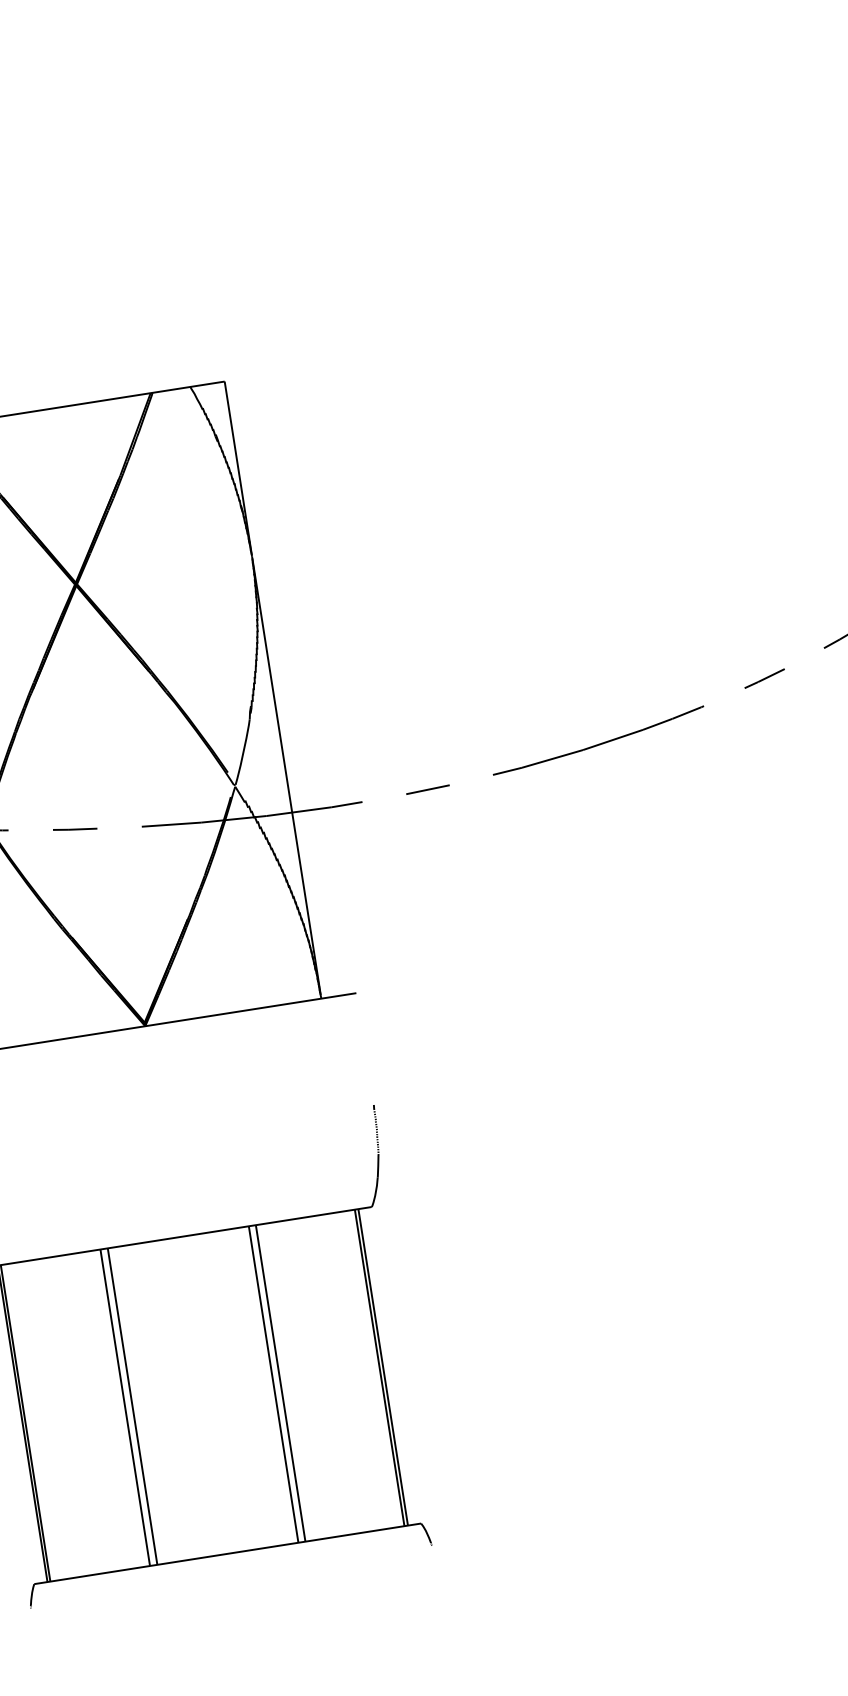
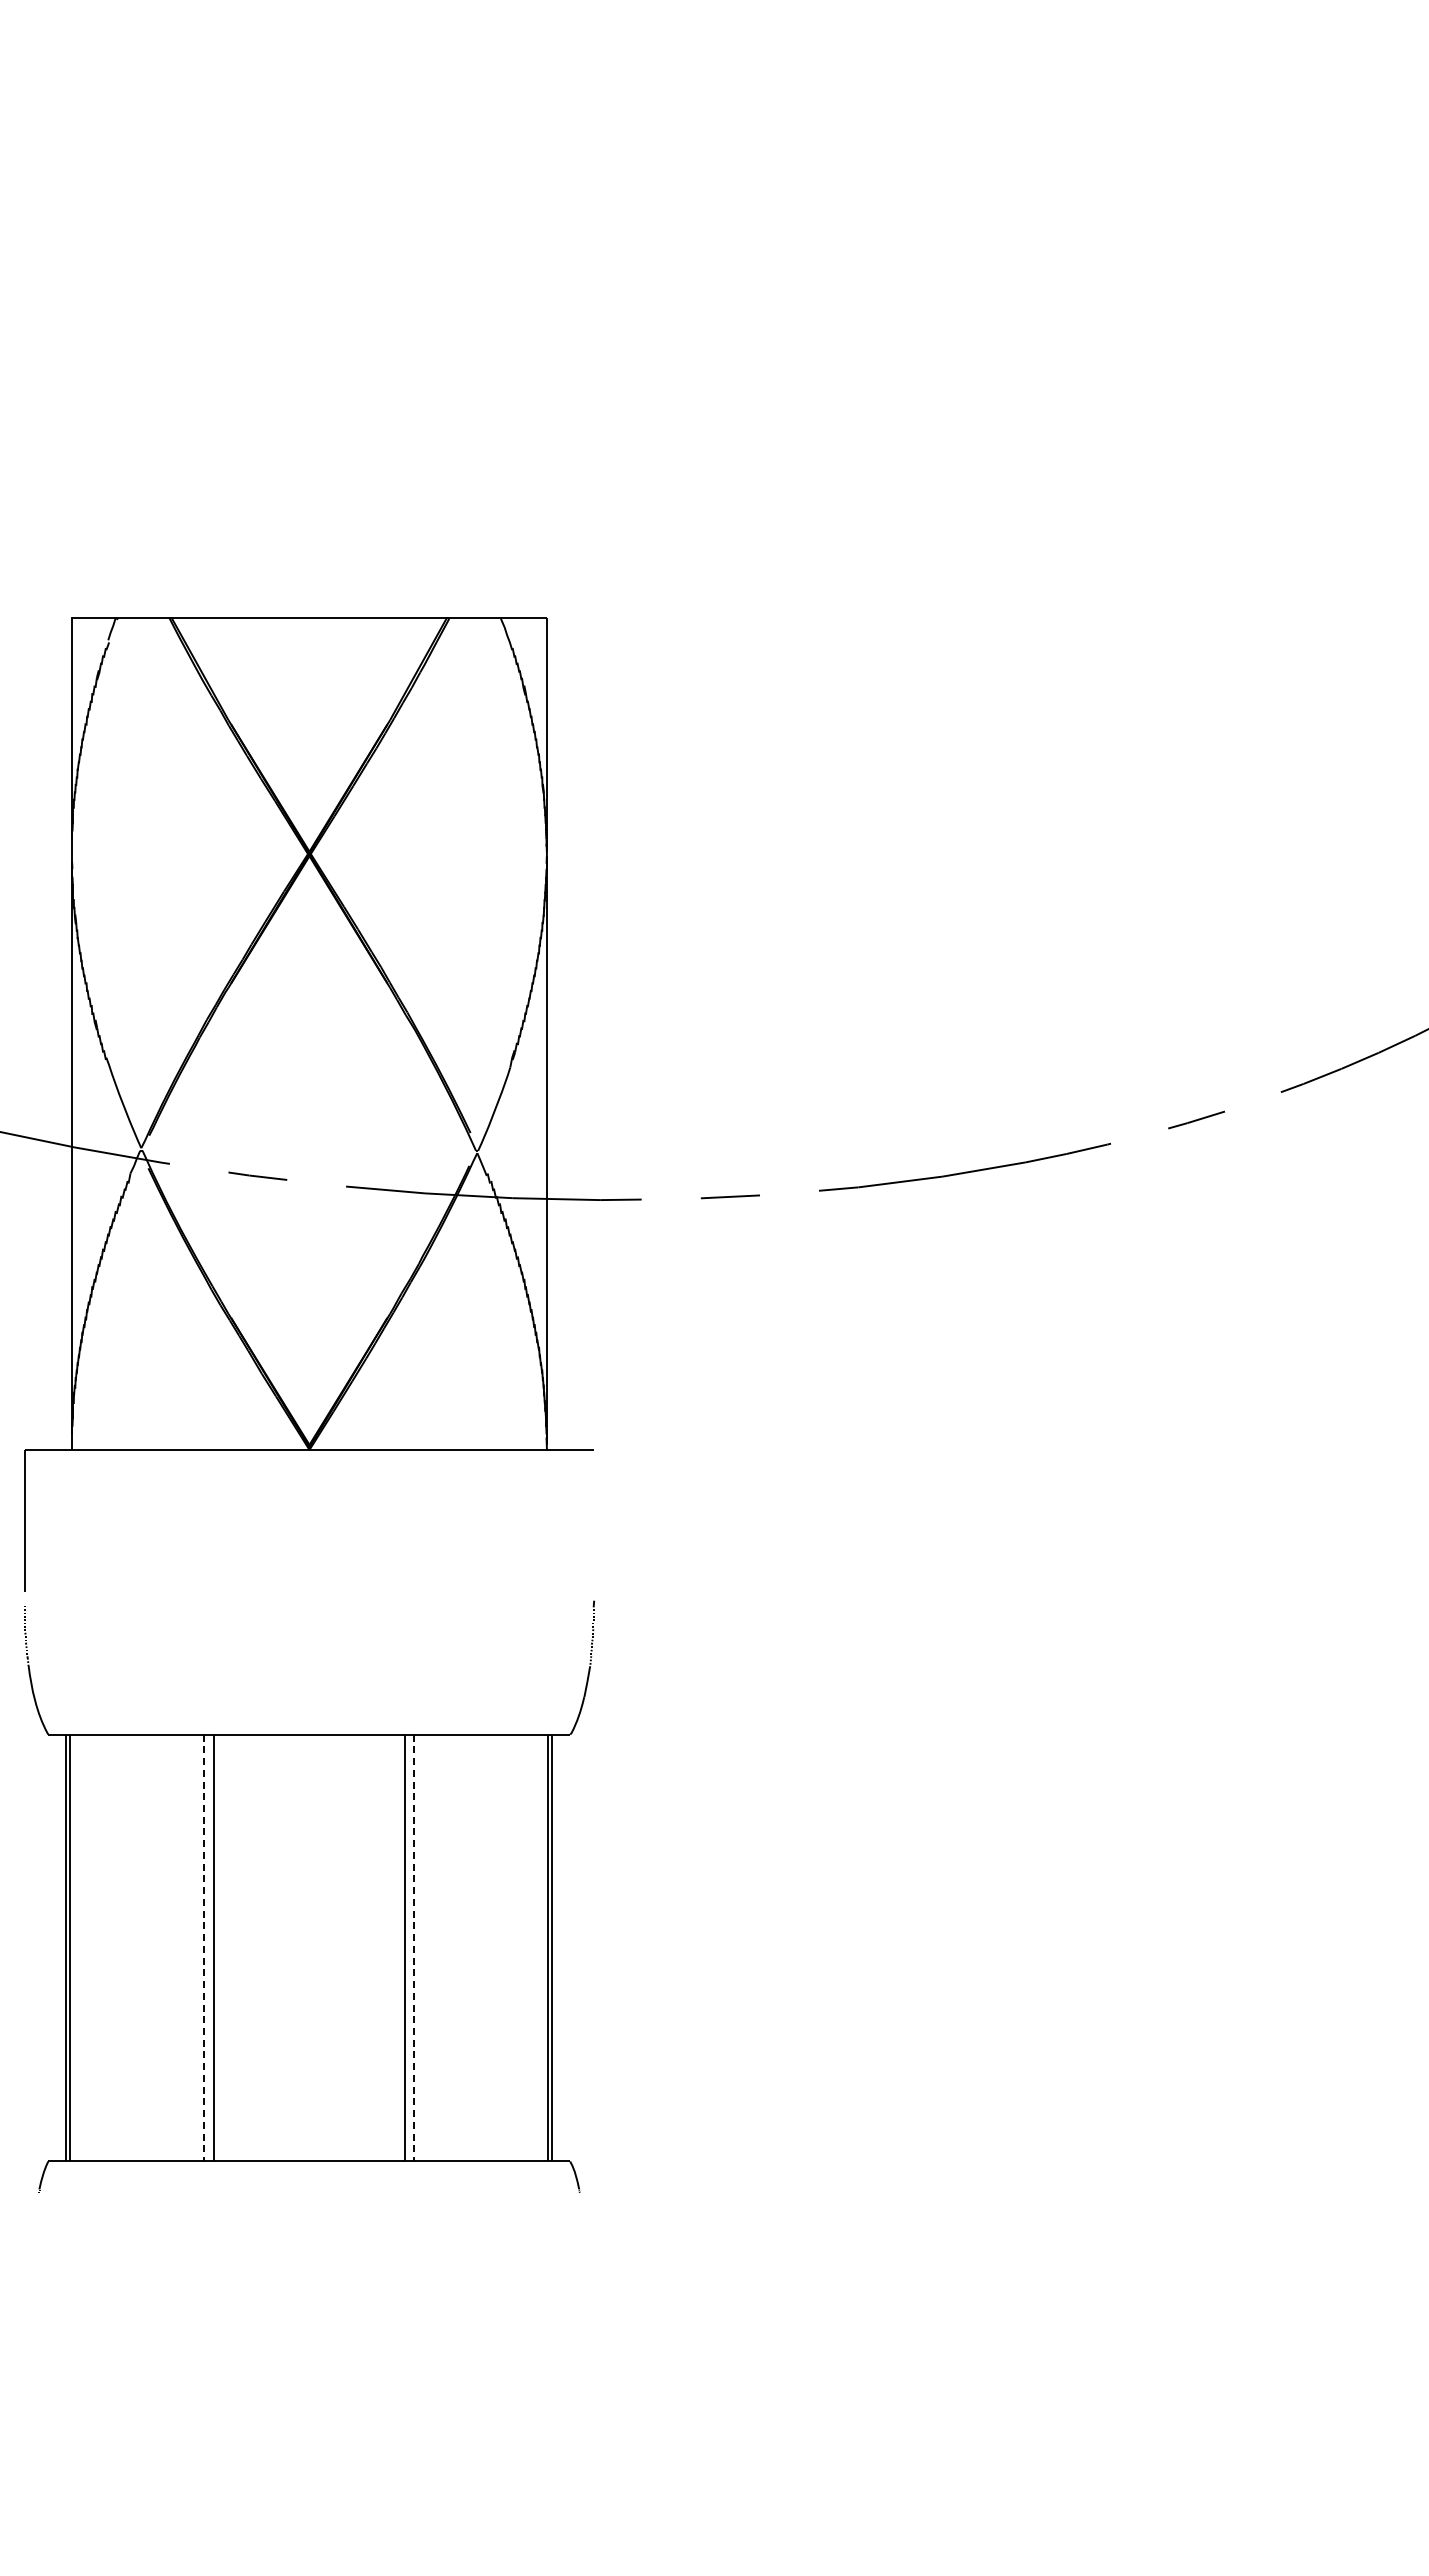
line: (281, 1383) -> (414, 1948), solid -> dashed
line: (125, 1408) -> (204, 1948), solid -> dashed

